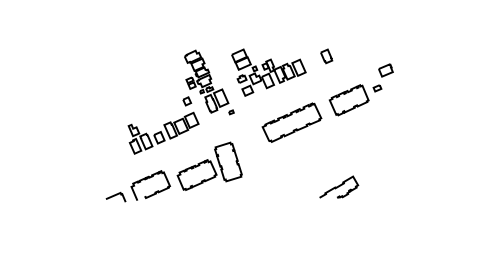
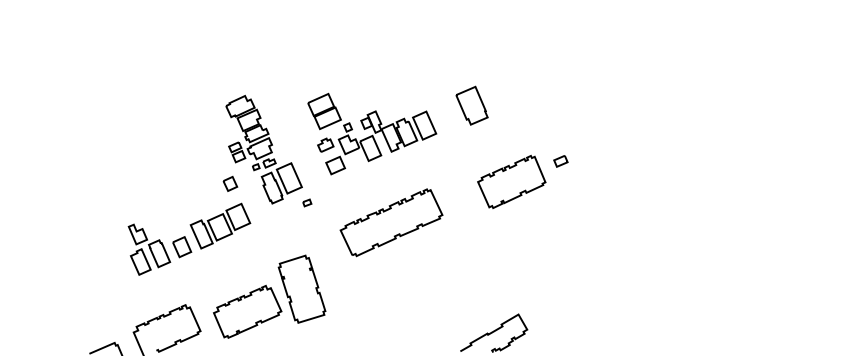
part: (326, 56) -> (472, 106), size x1.6
part: (385, 70) -> (574, 130), removed
part: (291, 122) -> (390, 222), moved

